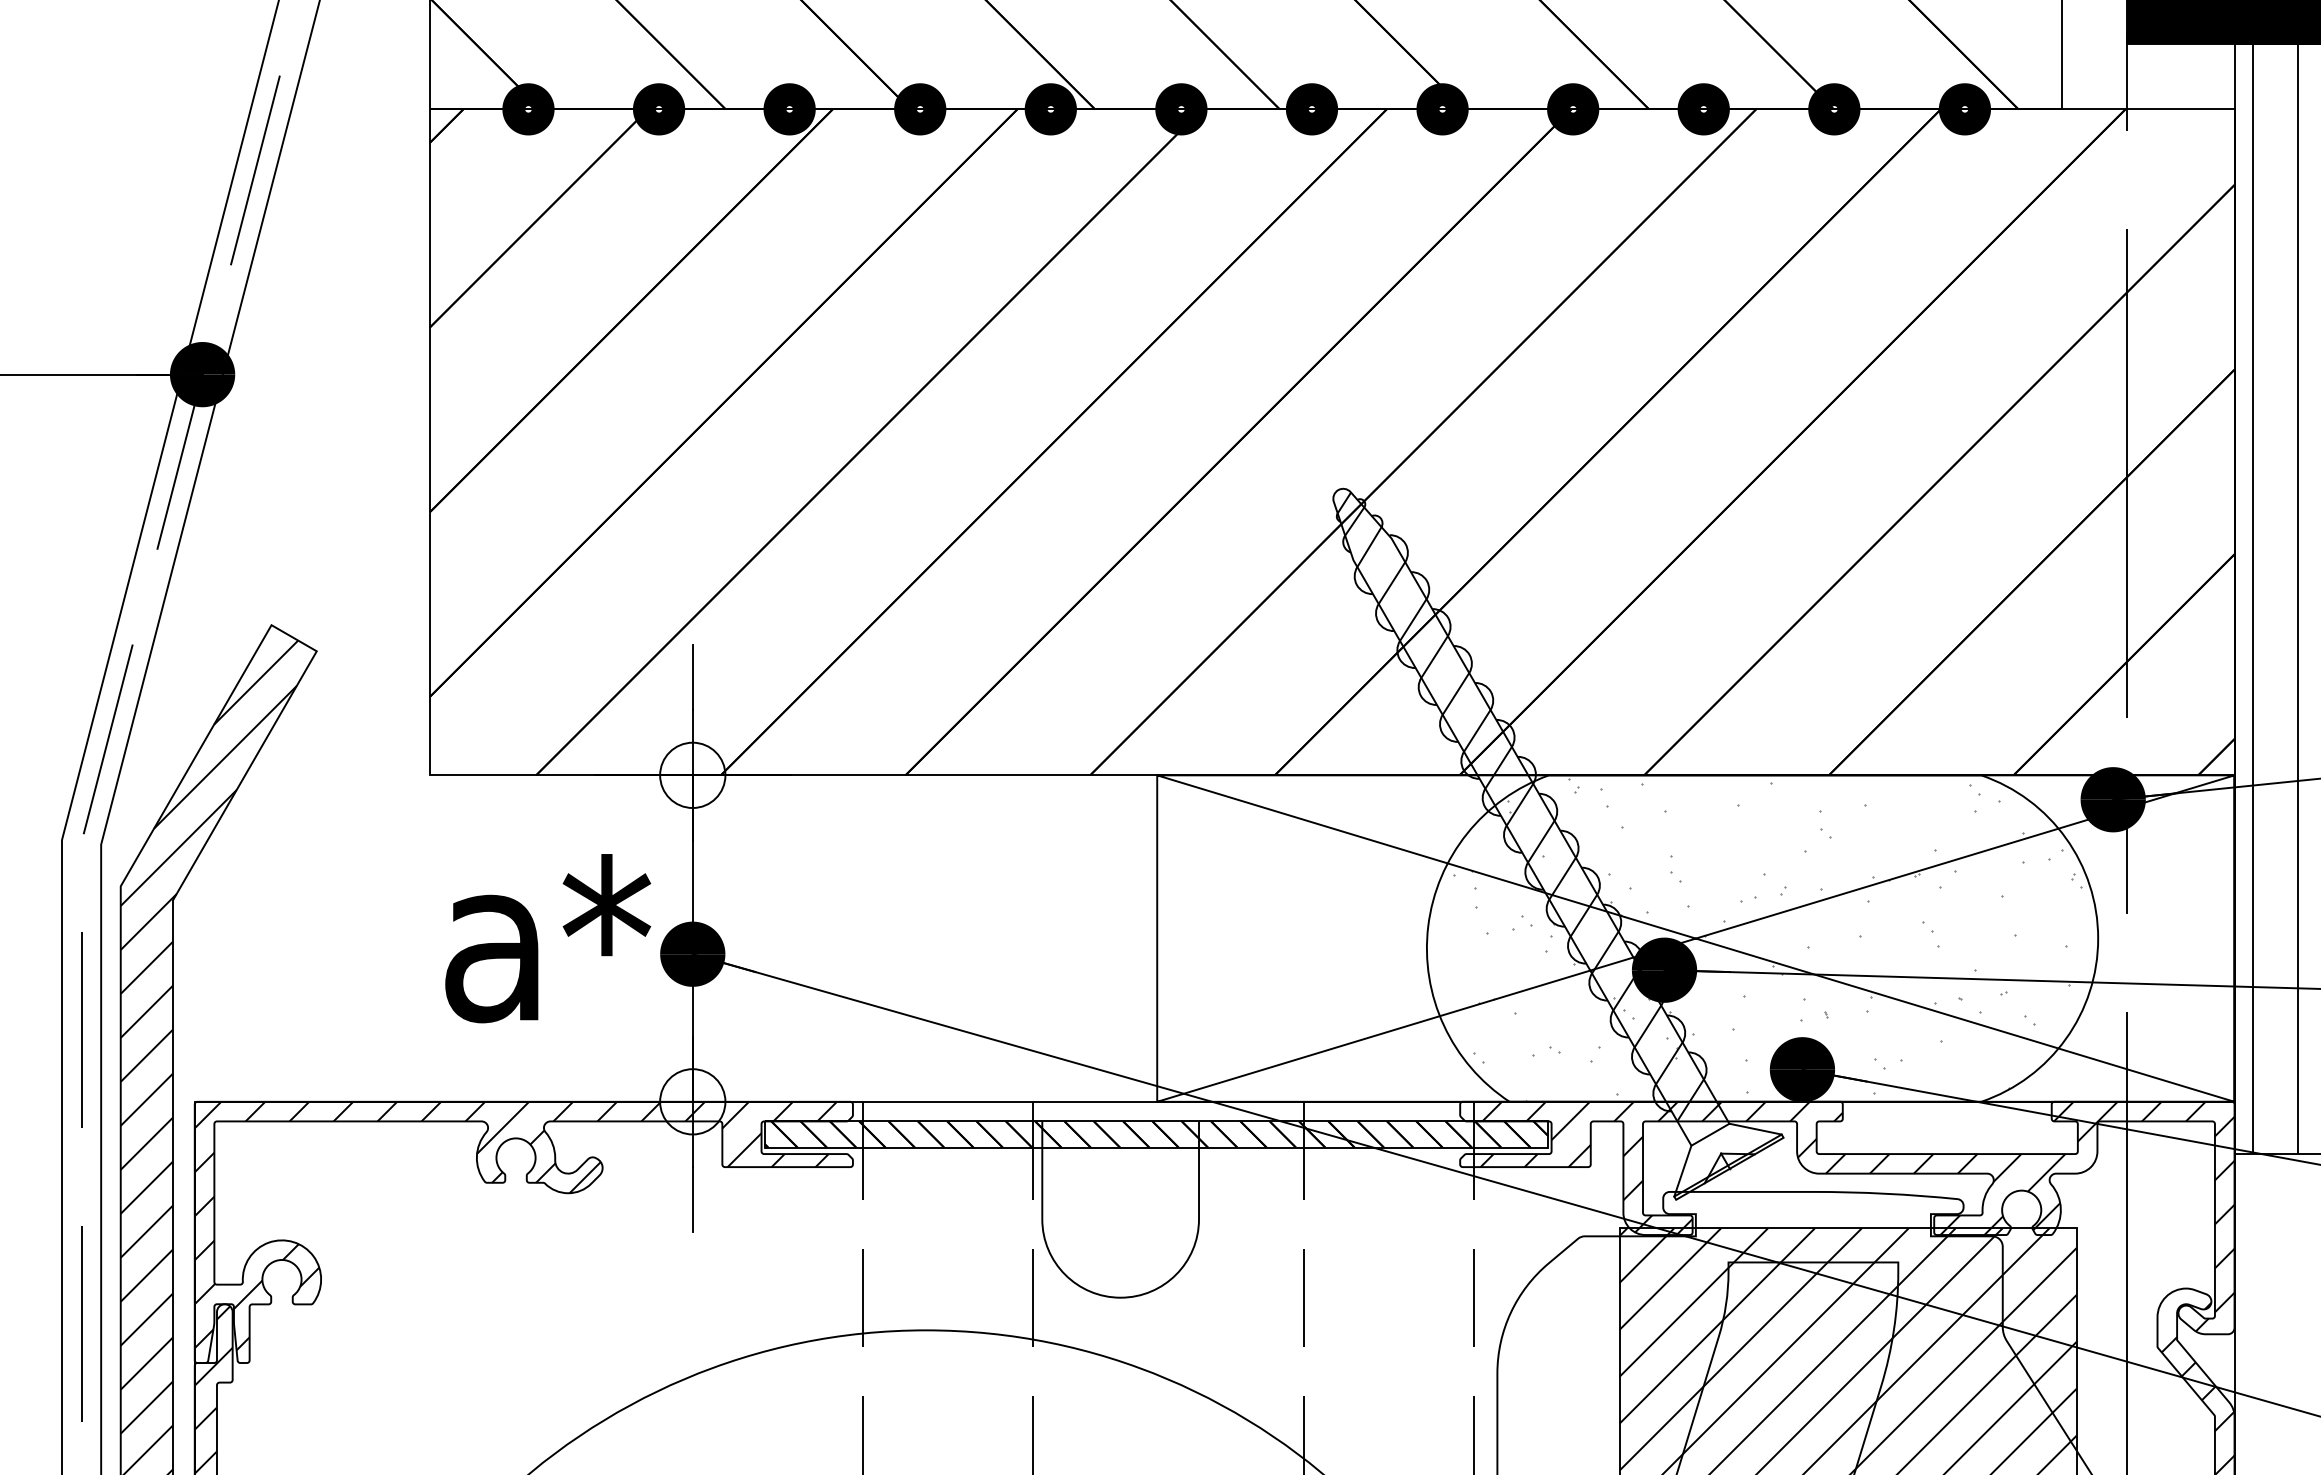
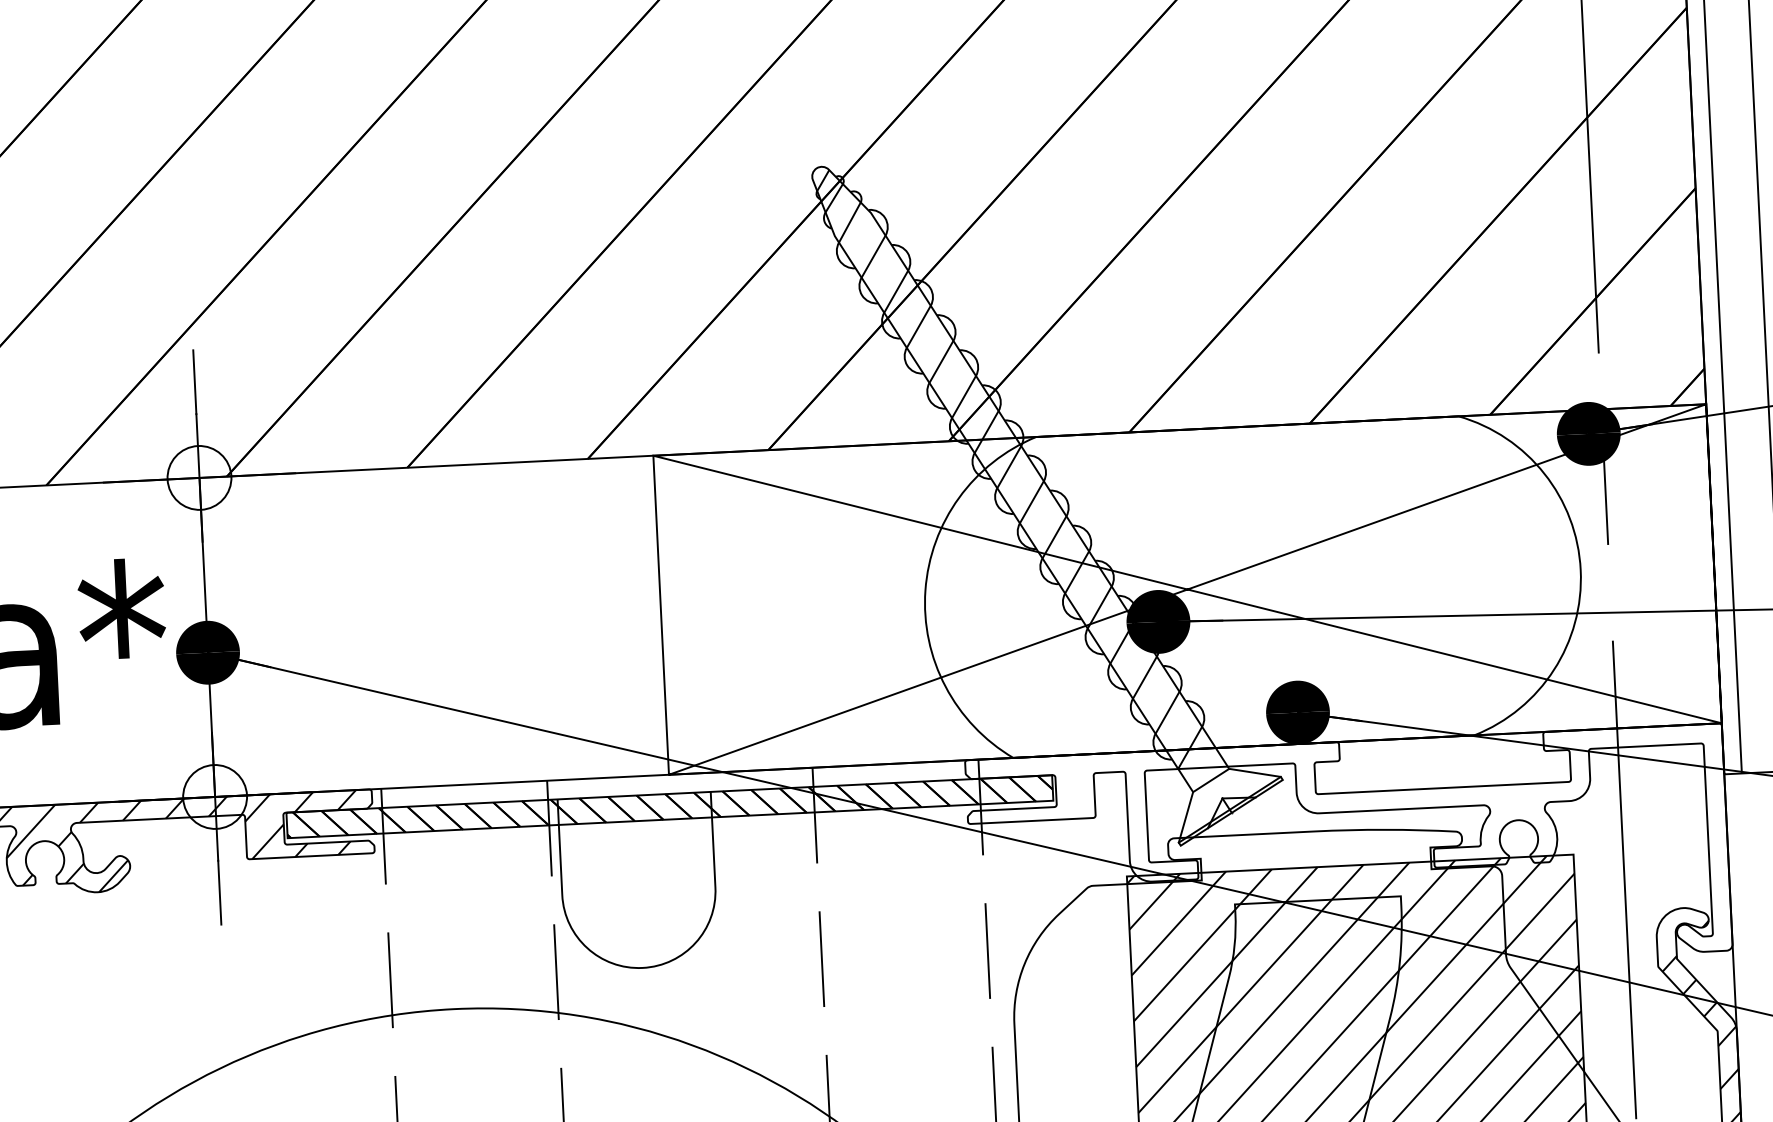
hatch: (1767, 939) -> (1257, 586), removed
hatch: (1857, 1216) -> (1358, 853), removed

